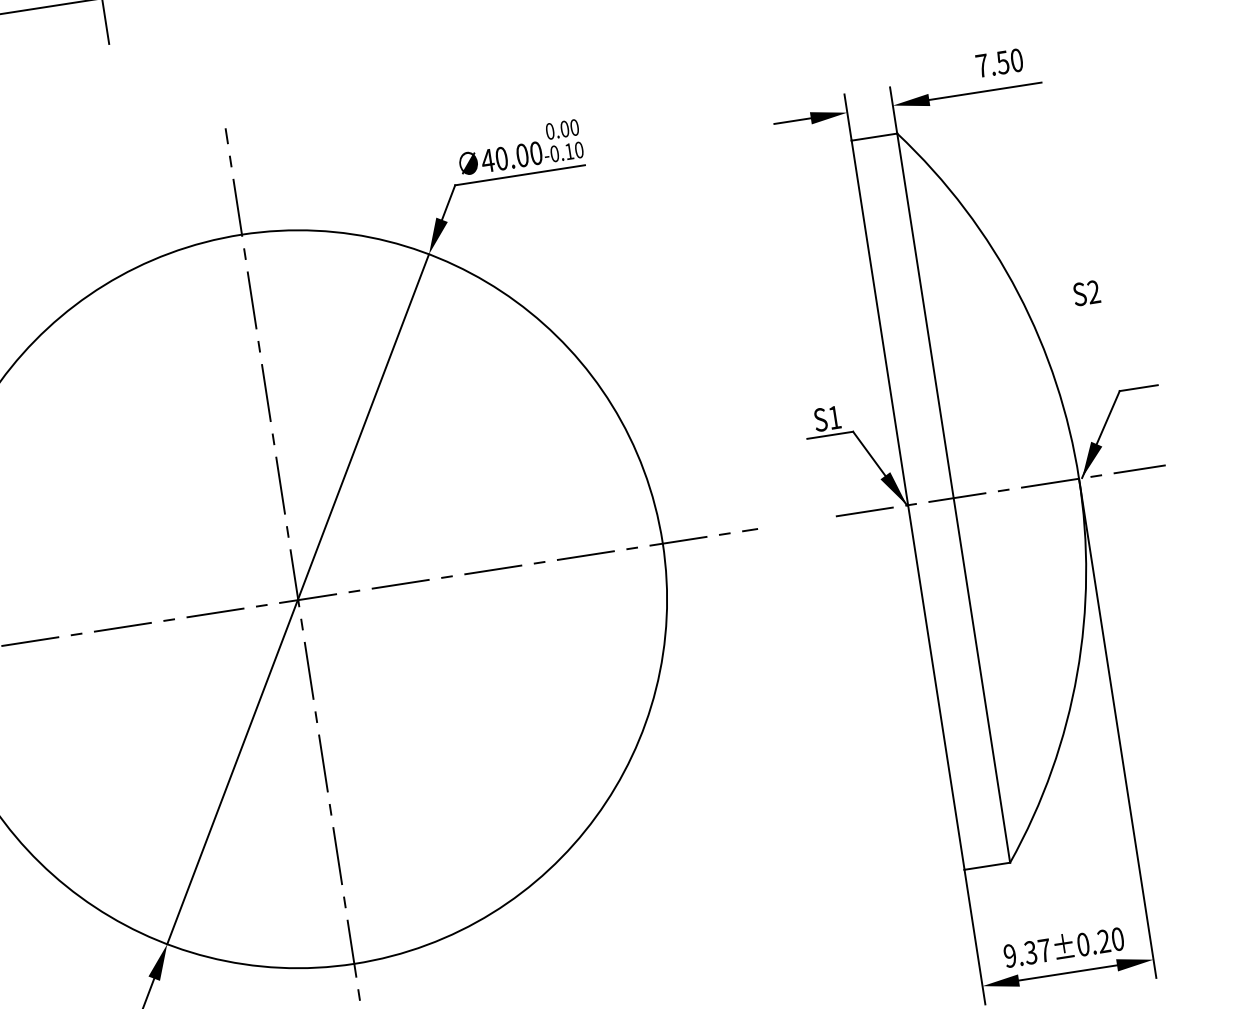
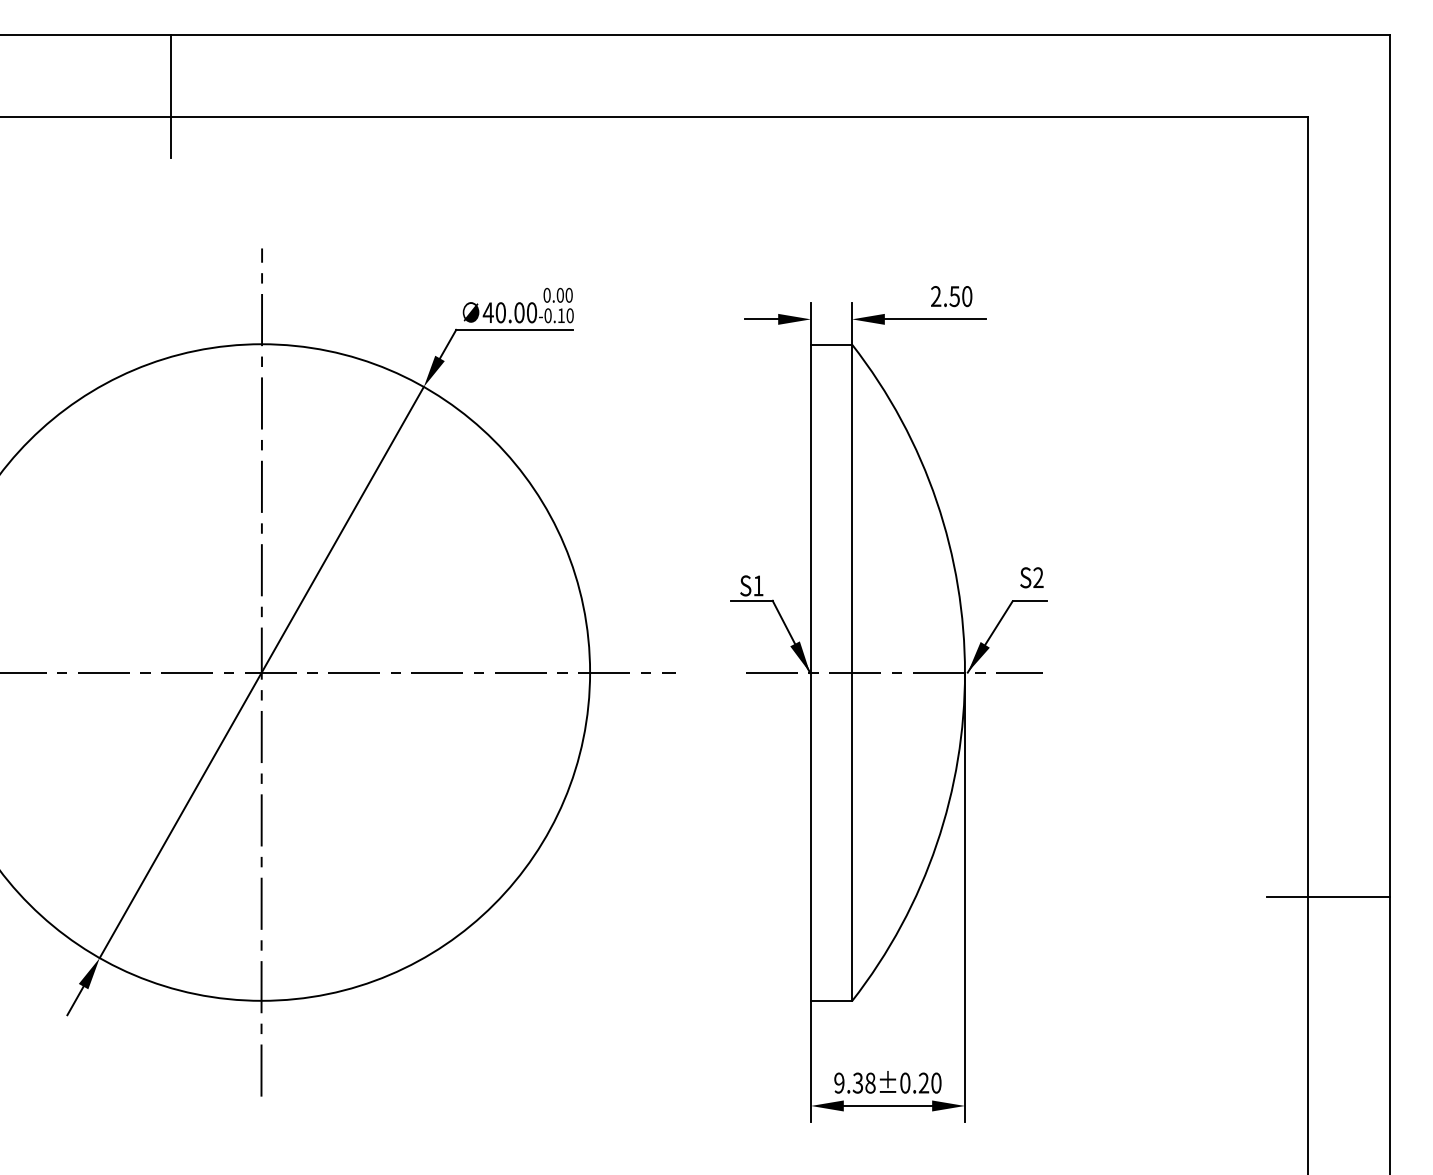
text: (982, 65) -> (936, 296), 7.50 -> 2.50
text: (1086, 293) -> (1031, 577), moved
text: (1044, 949) -> (870, 1082), 9.37±0.20 -> 9.38±0.20

